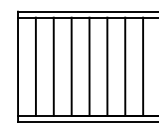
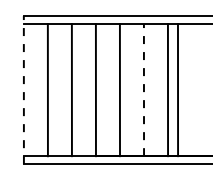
line: (17, 66) -> (23, 89), solid -> dashed
line: (107, 66) -> (143, 89), solid -> dashed
line: (142, 67) -> (177, 90), moved

